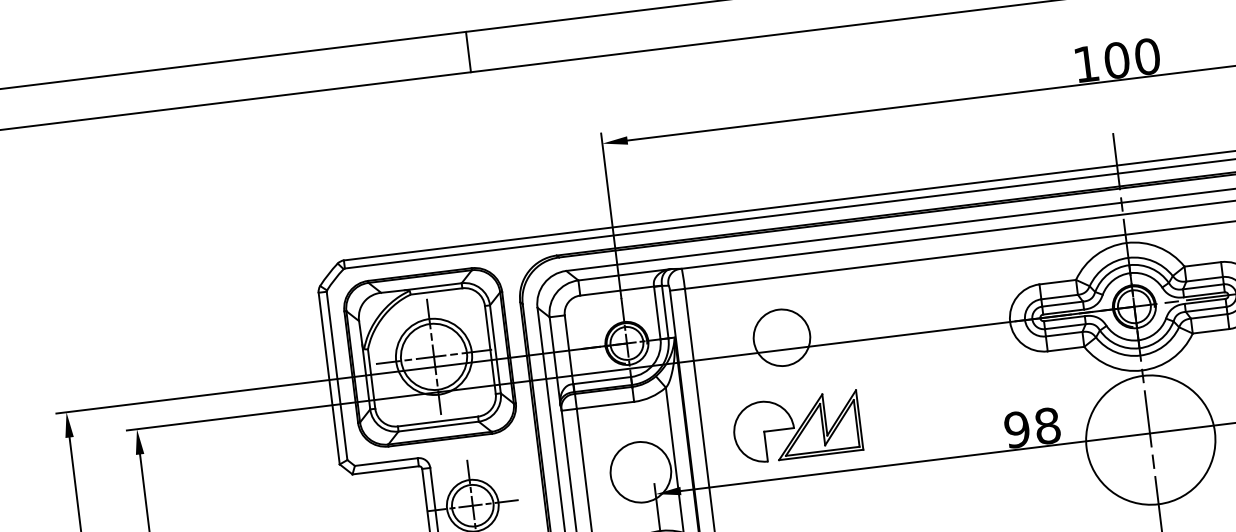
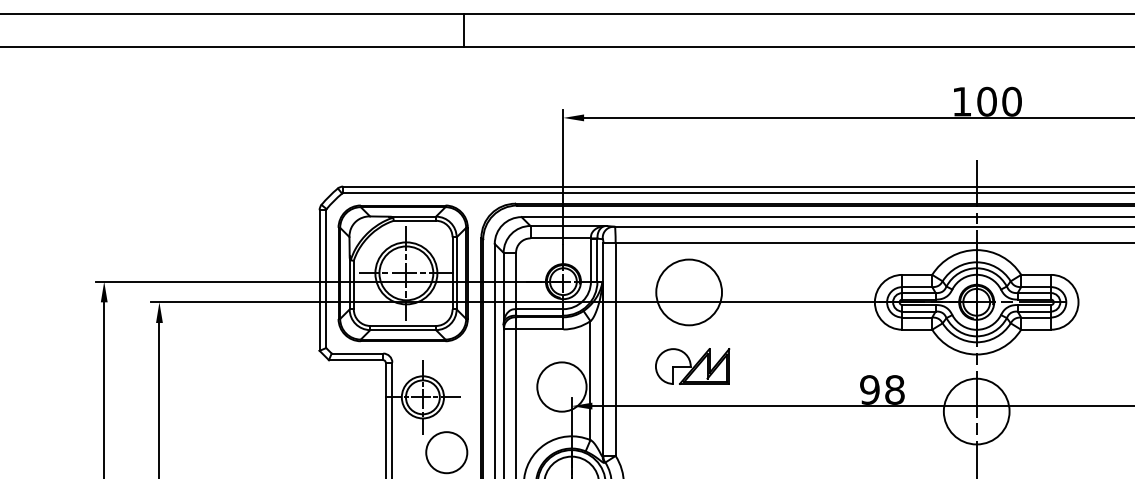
circle: (782, 337) -> (689, 292), size x1.43
part: (797, 427) -> (692, 366), size x0.71
circle: (1150, 440) -> (976, 411), size x0.62

